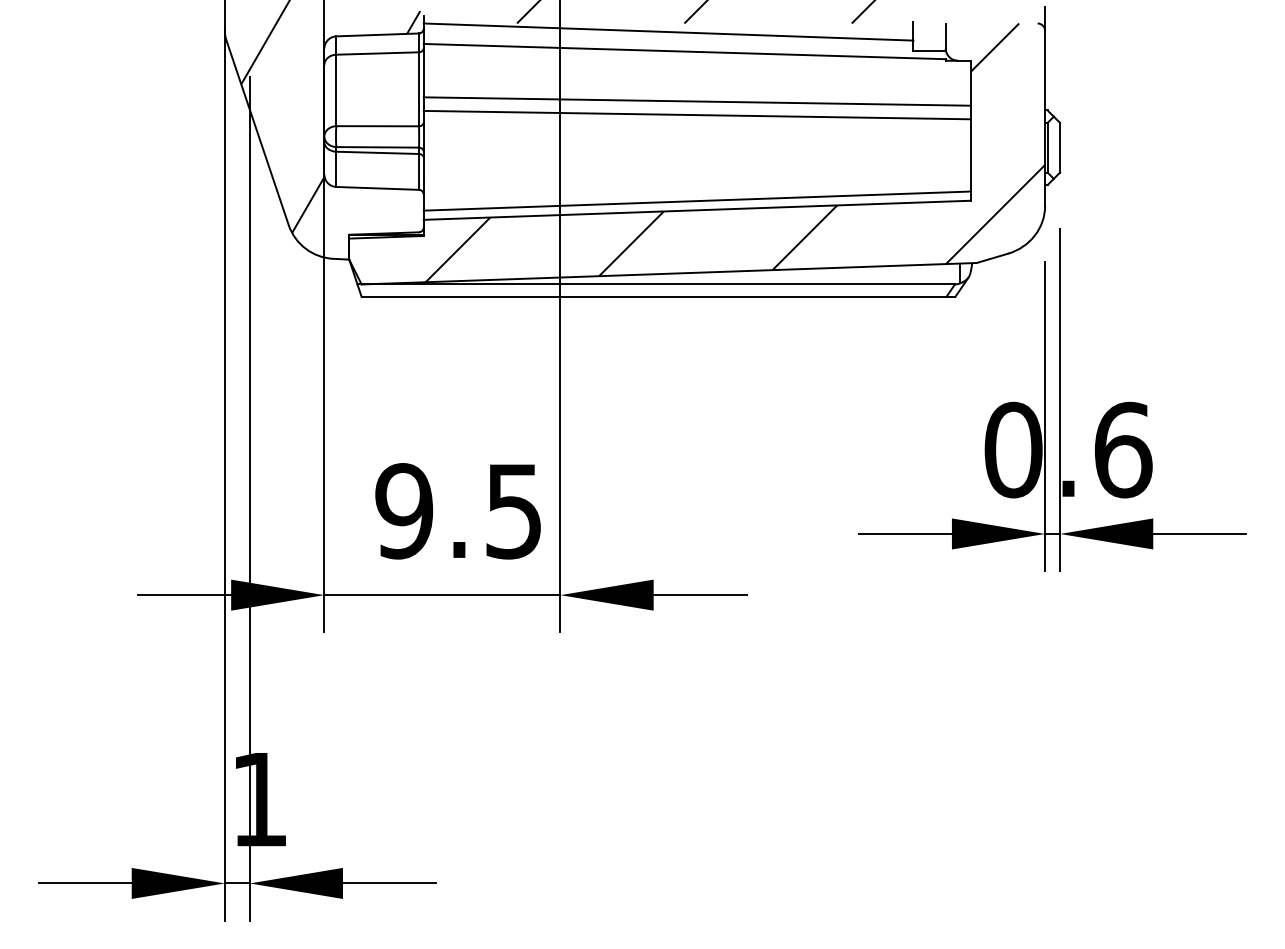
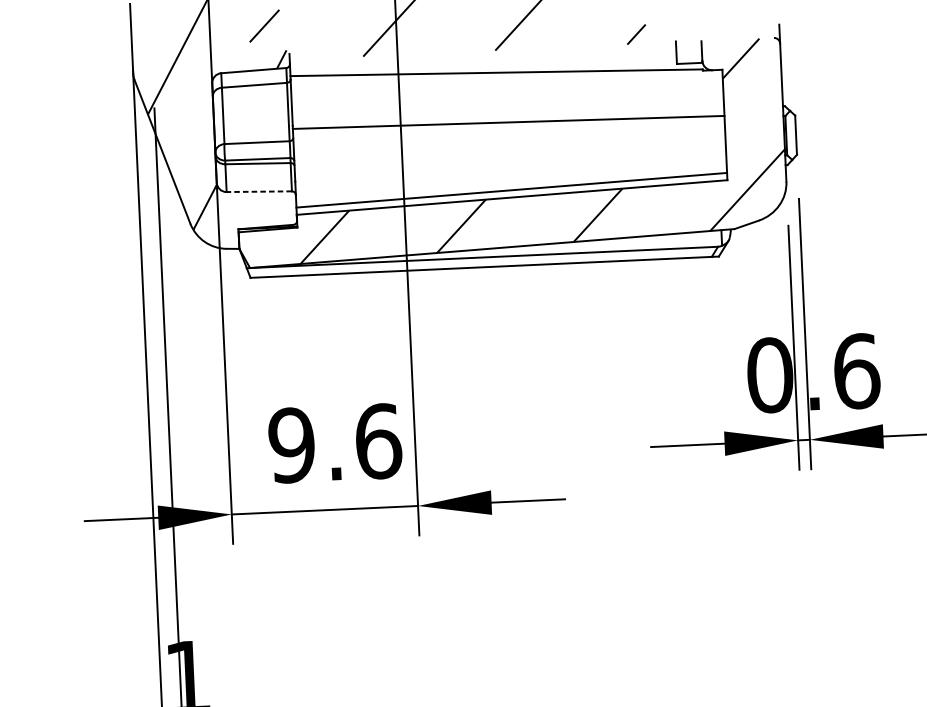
line: (668, 31) -> (483, 57), removed
line: (696, 101) -> (507, 111), removed
line: (377, 188) -> (259, 191), solid -> dashed
text: (514, 511) -> (378, 441), 9.5 -> 9.6

